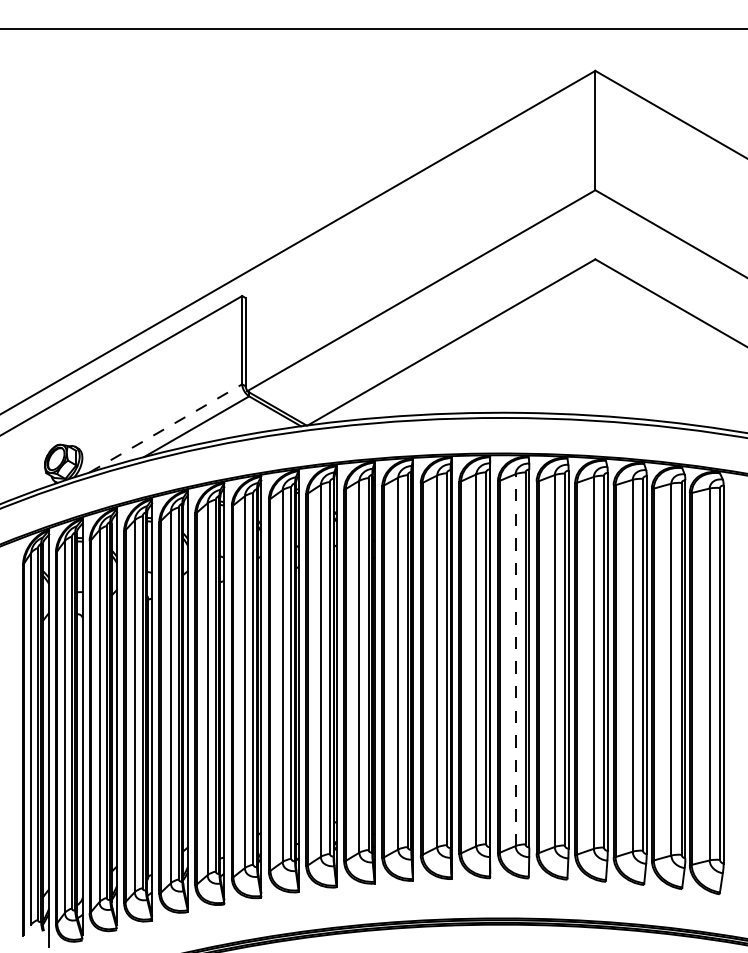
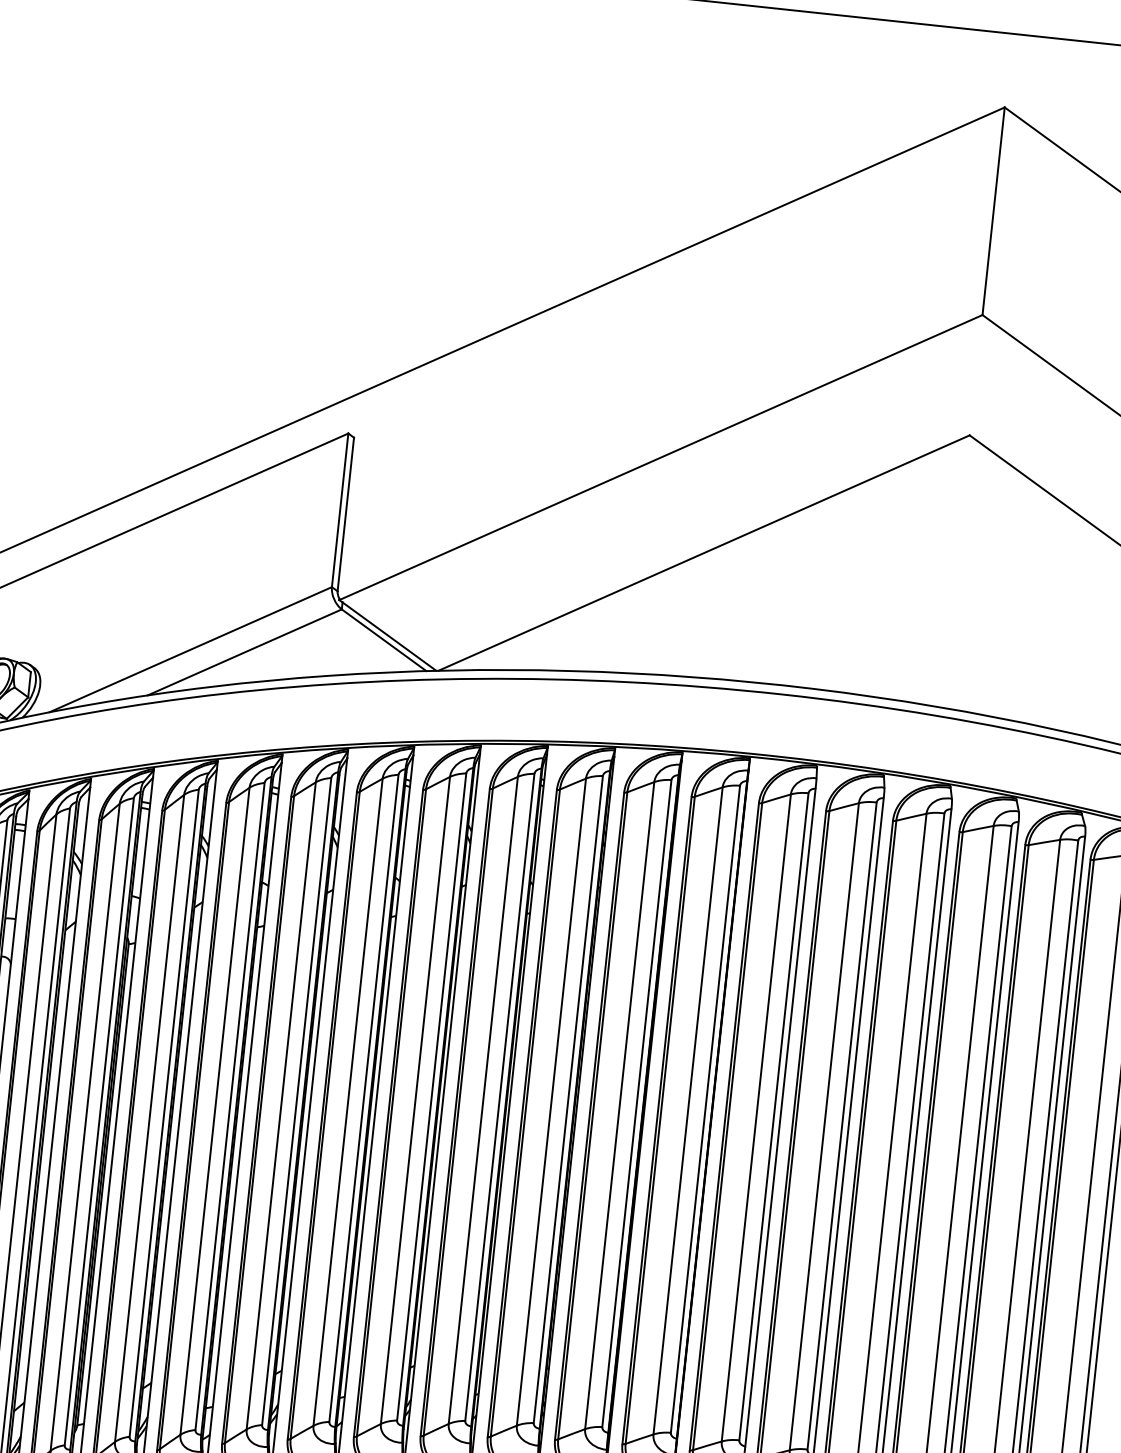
line: (166, 428) -> (191, 649), dashed -> solid
line: (515, 660) -> (756, 1118), dashed -> solid

